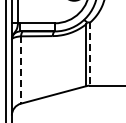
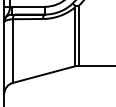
line: (90, 54) -> (78, 36), dashed -> solid
line: (20, 70) -> (12, 51), dashed -> solid

